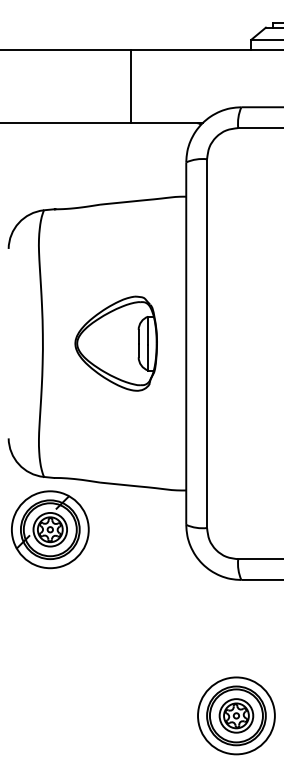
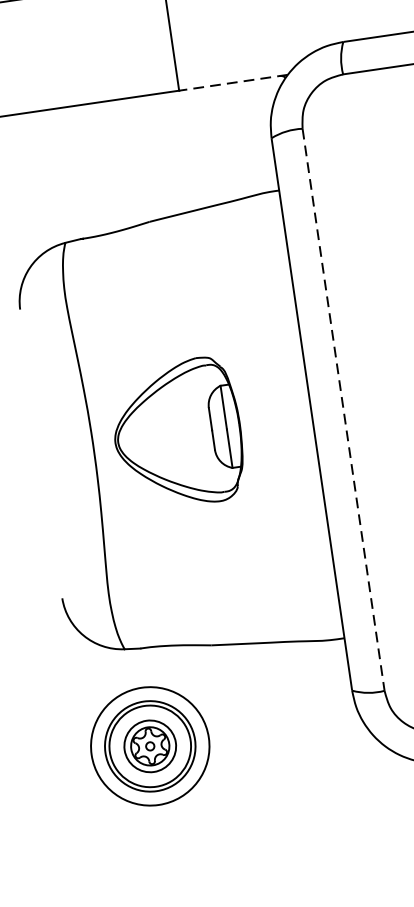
line: (167, 123) -> (234, 83), solid -> dashed
part: (115, 343) -> (176, 433), moved
line: (207, 344) -> (344, 411), solid -> dashed
part: (50, 529) -> (150, 745), moved

